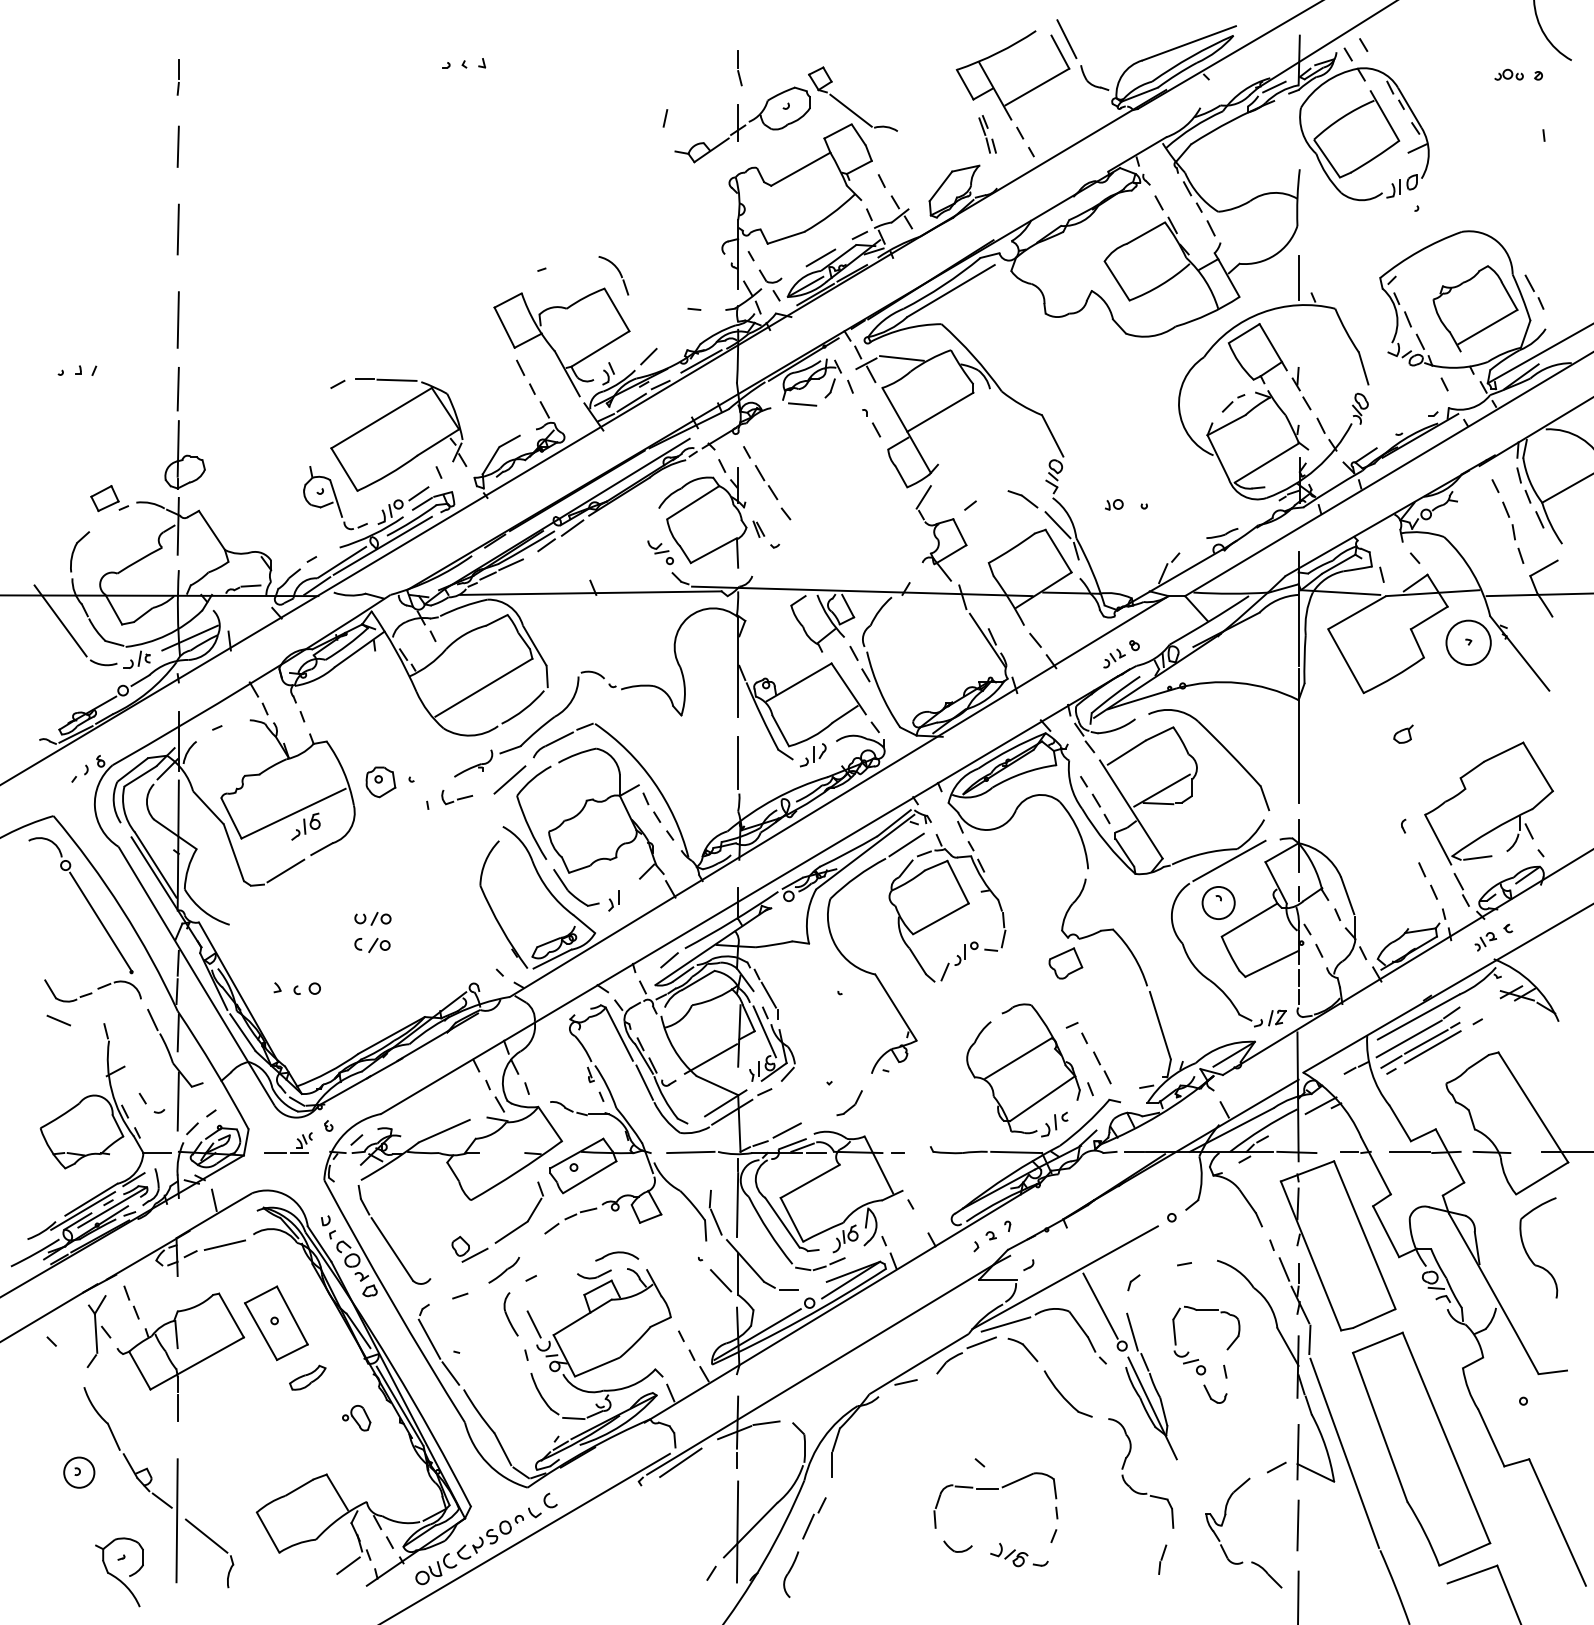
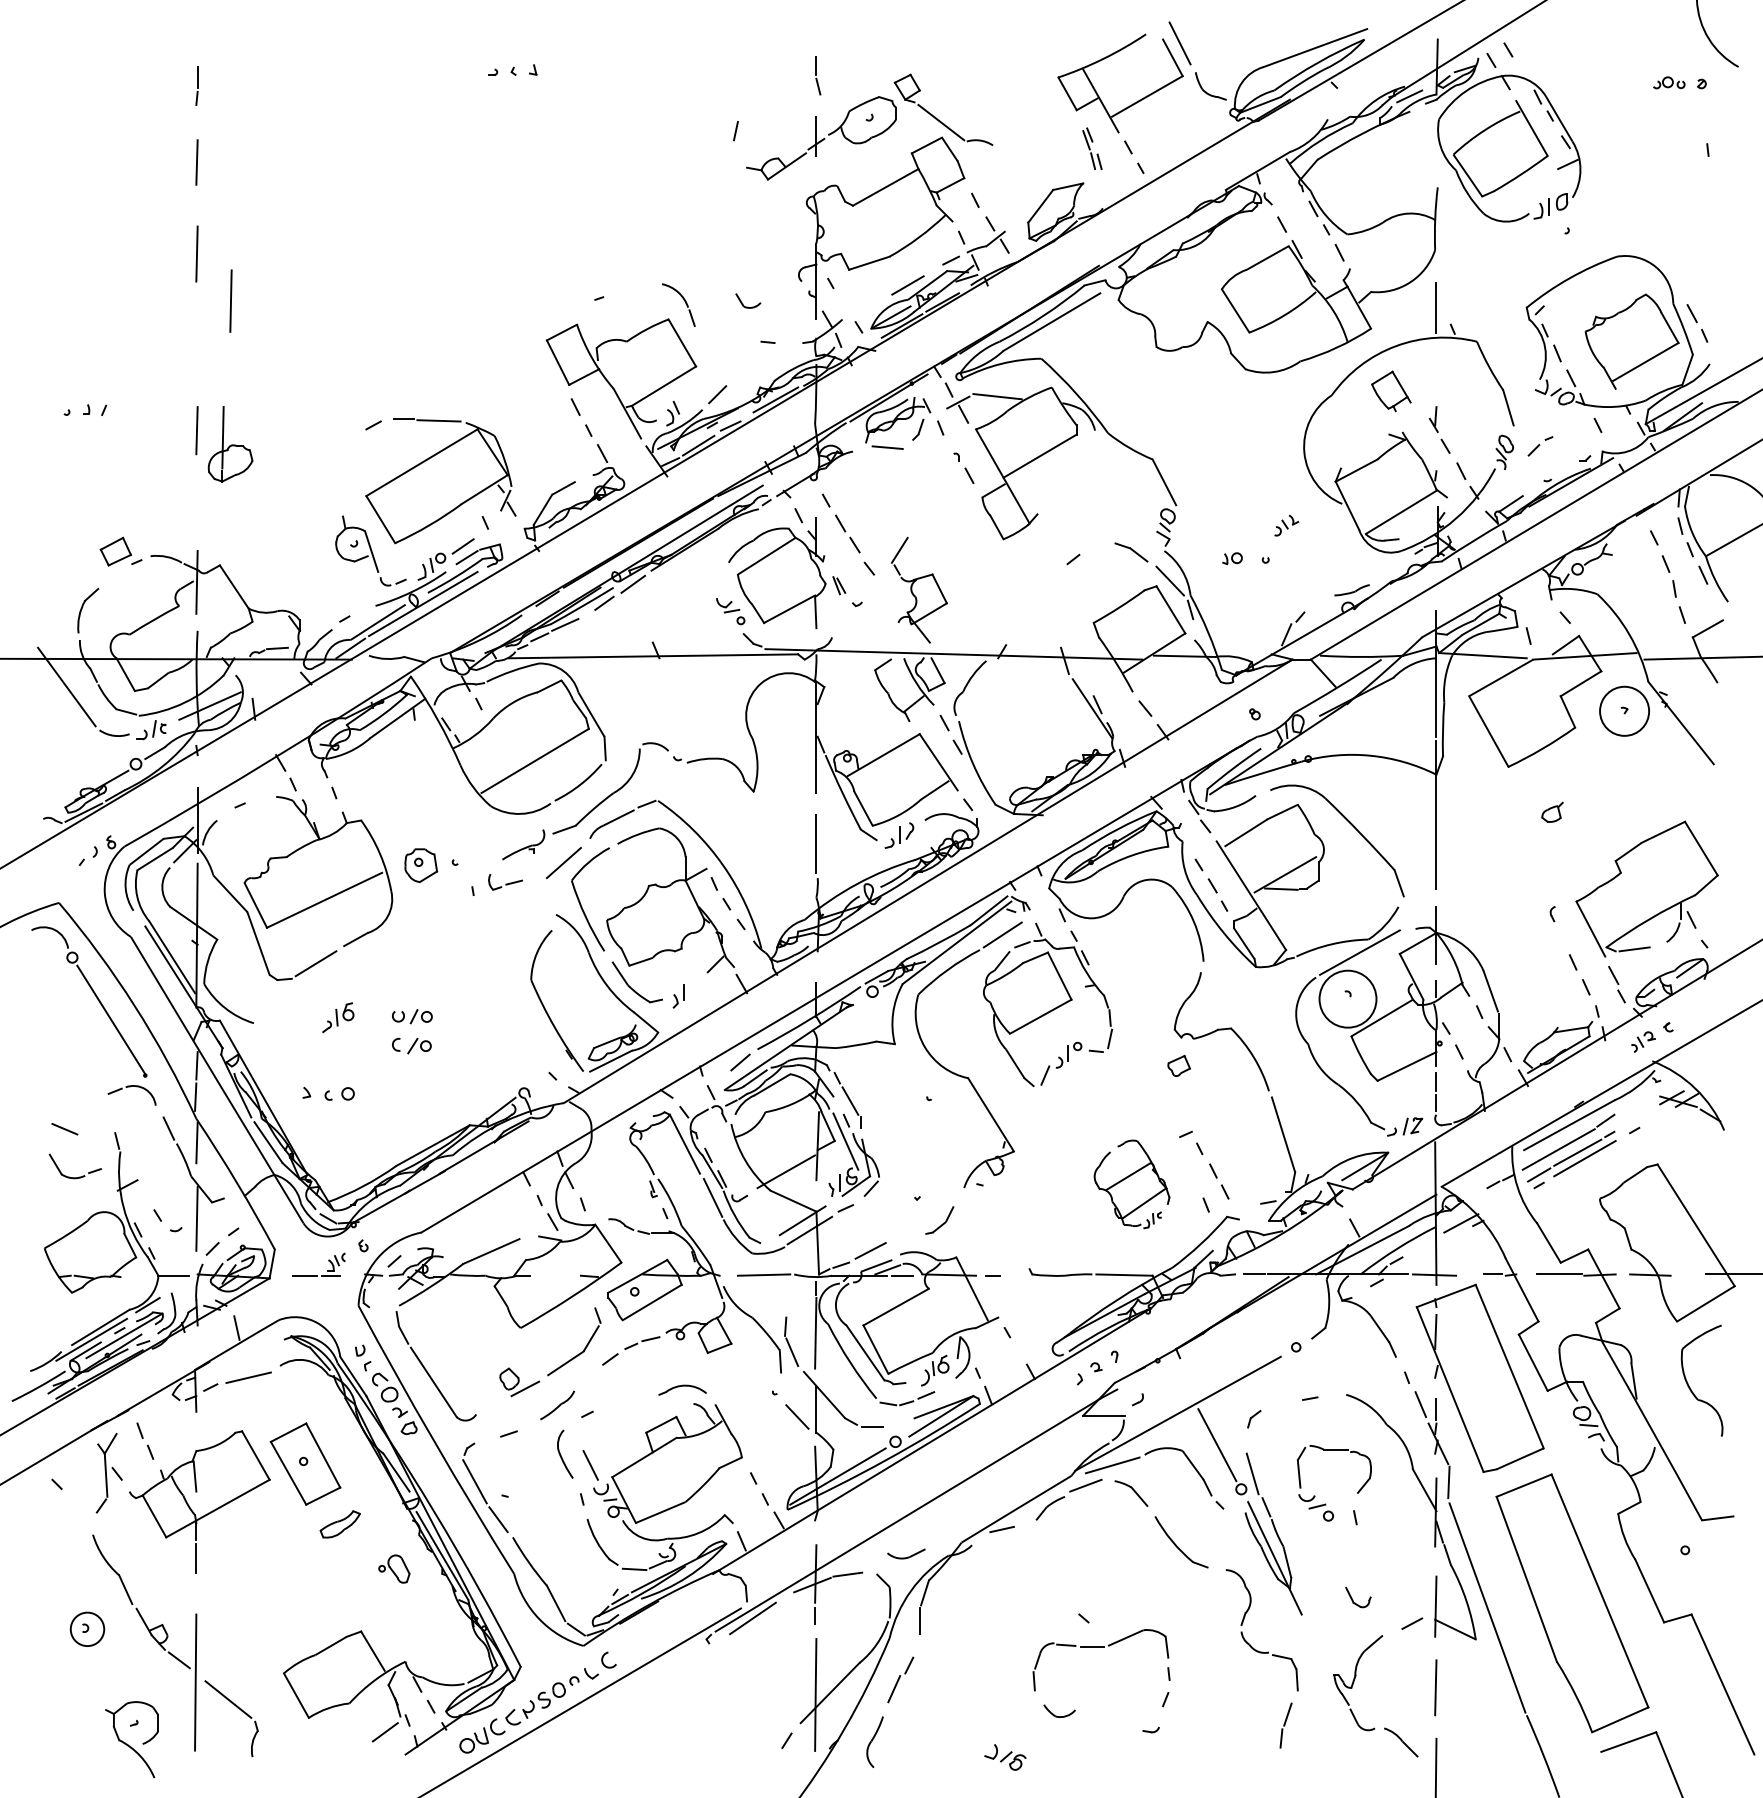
part: (769, 281) -> (747, 306), moved
line: (177, 319) -> (230, 300), moved
part: (1257, 353) -> (1391, 391), size x0.6
part: (1233, 403) -> (1540, 446), moved
part: (185, 455) -> (230, 444), moved
part: (941, 532) -> (919, 589), moved
part: (1114, 658) -> (1286, 525), moved
part: (306, 826) -> (338, 1017), moved
circle: (1218, 902) -> (1347, 998), size x1.6
part: (1066, 962) -> (1179, 1065), size x0.6
part: (67, 1000) -> (74, 1177), moved
part: (1022, 1070) -> (1131, 1184), size x0.6
part: (594, 1273) -> (906, 1553), moved
part: (1215, 1394) -> (1358, 1597), moved
part: (1009, 1555) -> (1005, 1757), moved
part: (1162, 1559) -> (1285, 1725), size x1.4

